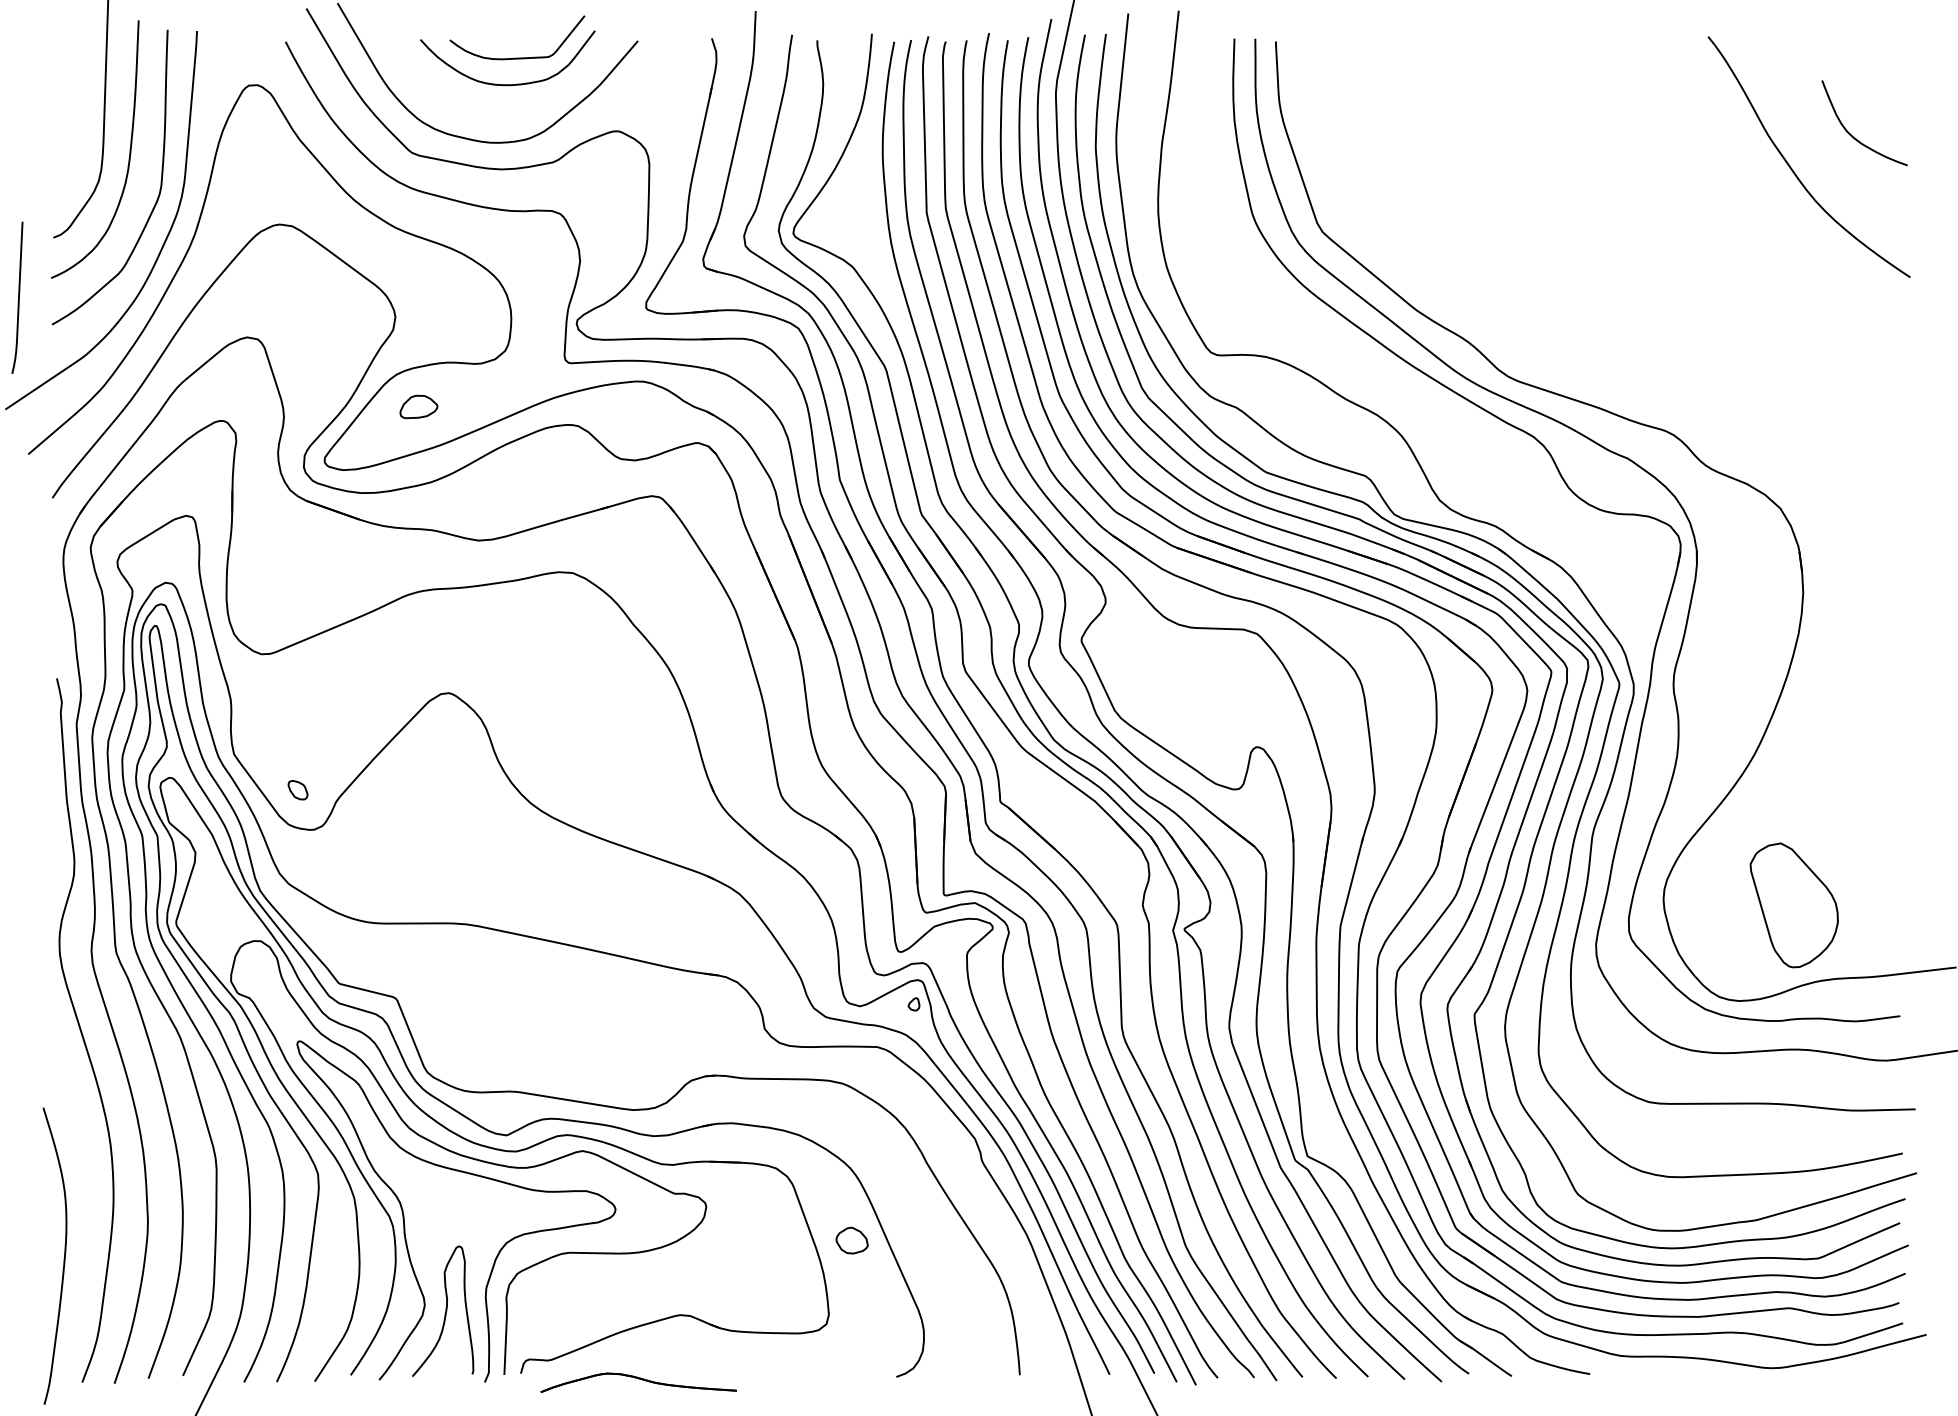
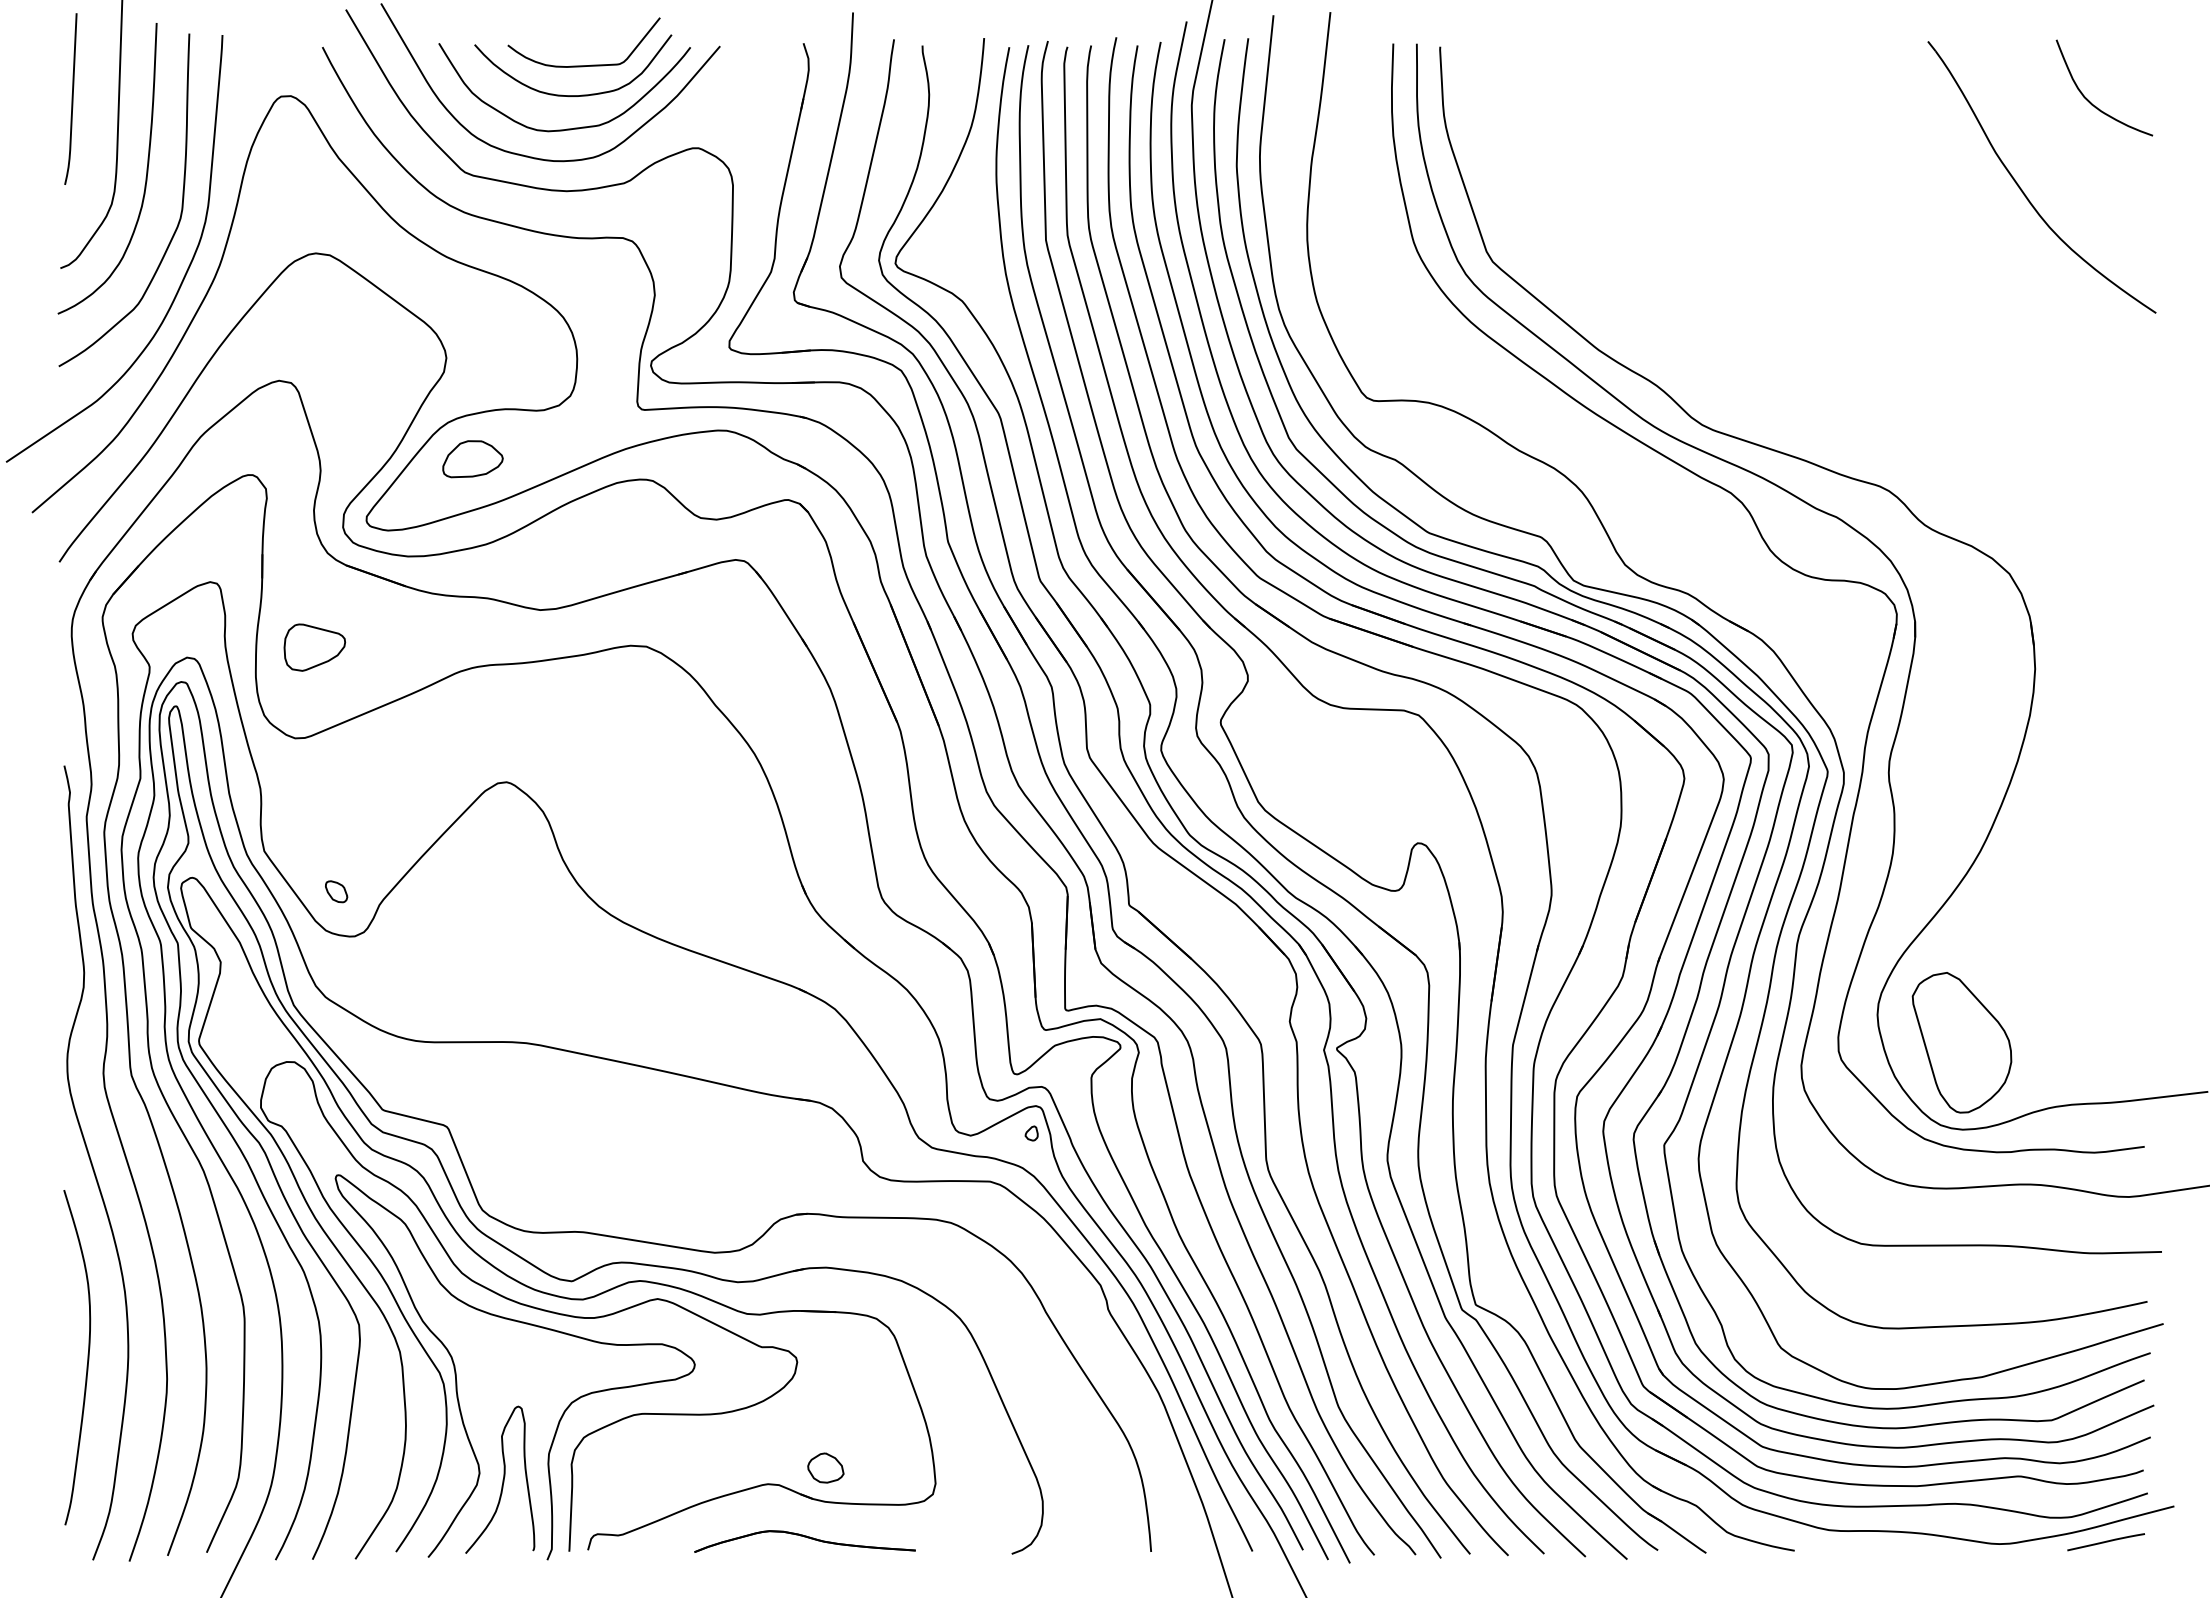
curve: (501, 113) -> (566, 128), added
curve: (1852, 135) -> (2090, 101), moved
curve: (18, 297) -> (71, 98), moved
part: (418, 407) -> (472, 459), size x1.43
part: (278, 573) -> (314, 647), added
part: (1793, 905) -> (1961, 1042), moved
part: (851, 1240) -> (825, 1467), moved
curve: (64, 1256) -> (87, 1357), moved
line: (1865, 1366) -> (2105, 1542), added
part: (638, 1382) -> (804, 1541), moved

